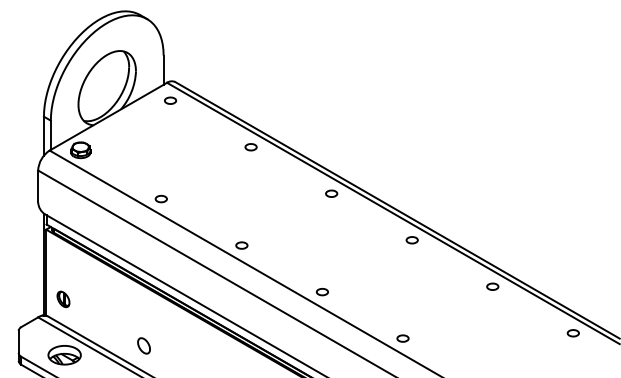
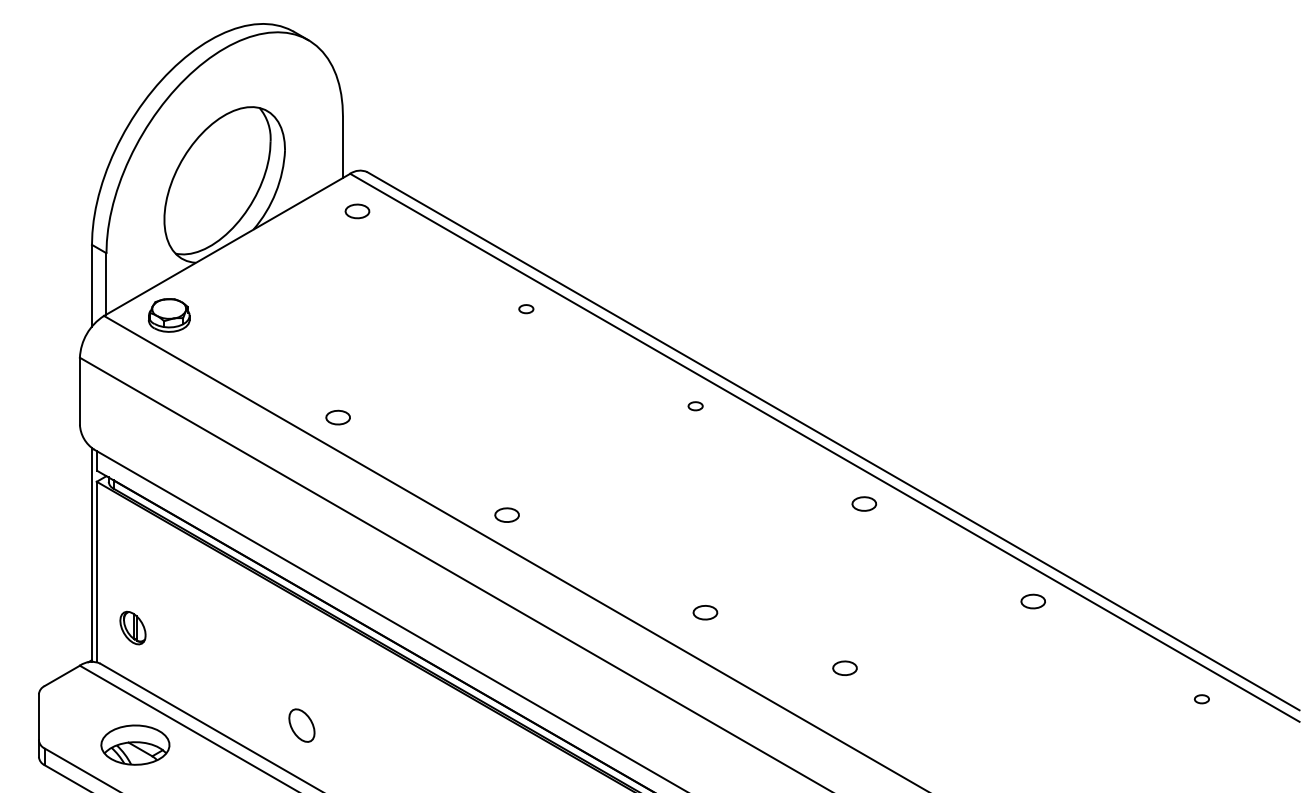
part: (250, 147) -> (525, 309), size x0.6
part: (331, 193) -> (695, 405), size x0.6
part: (321, 291) -> (703, 611), moved
part: (572, 333) -> (1200, 699), size x0.6
part: (402, 338) -> (843, 668), moved

